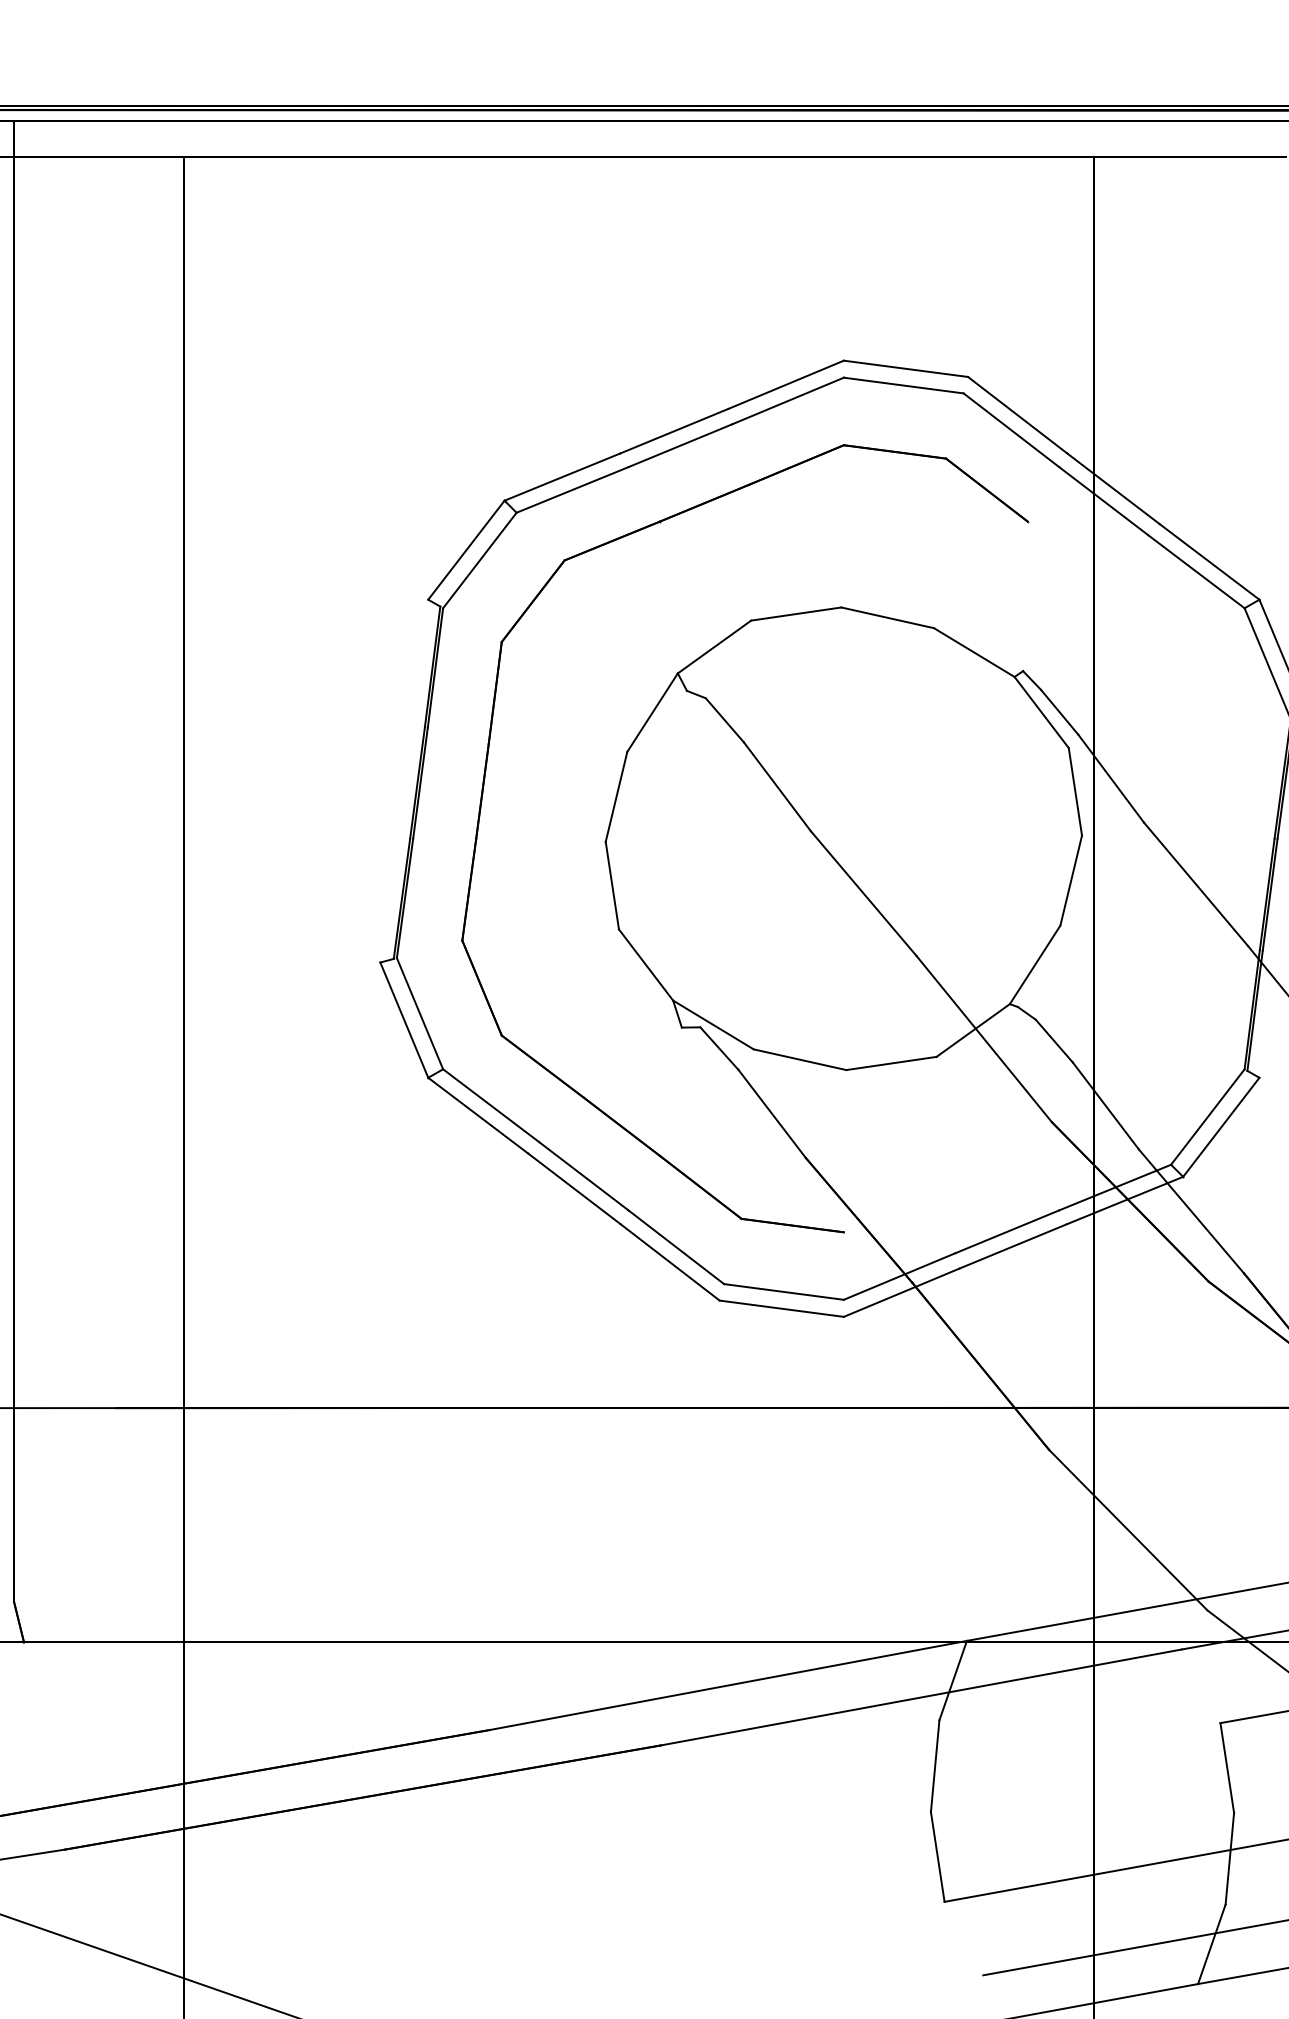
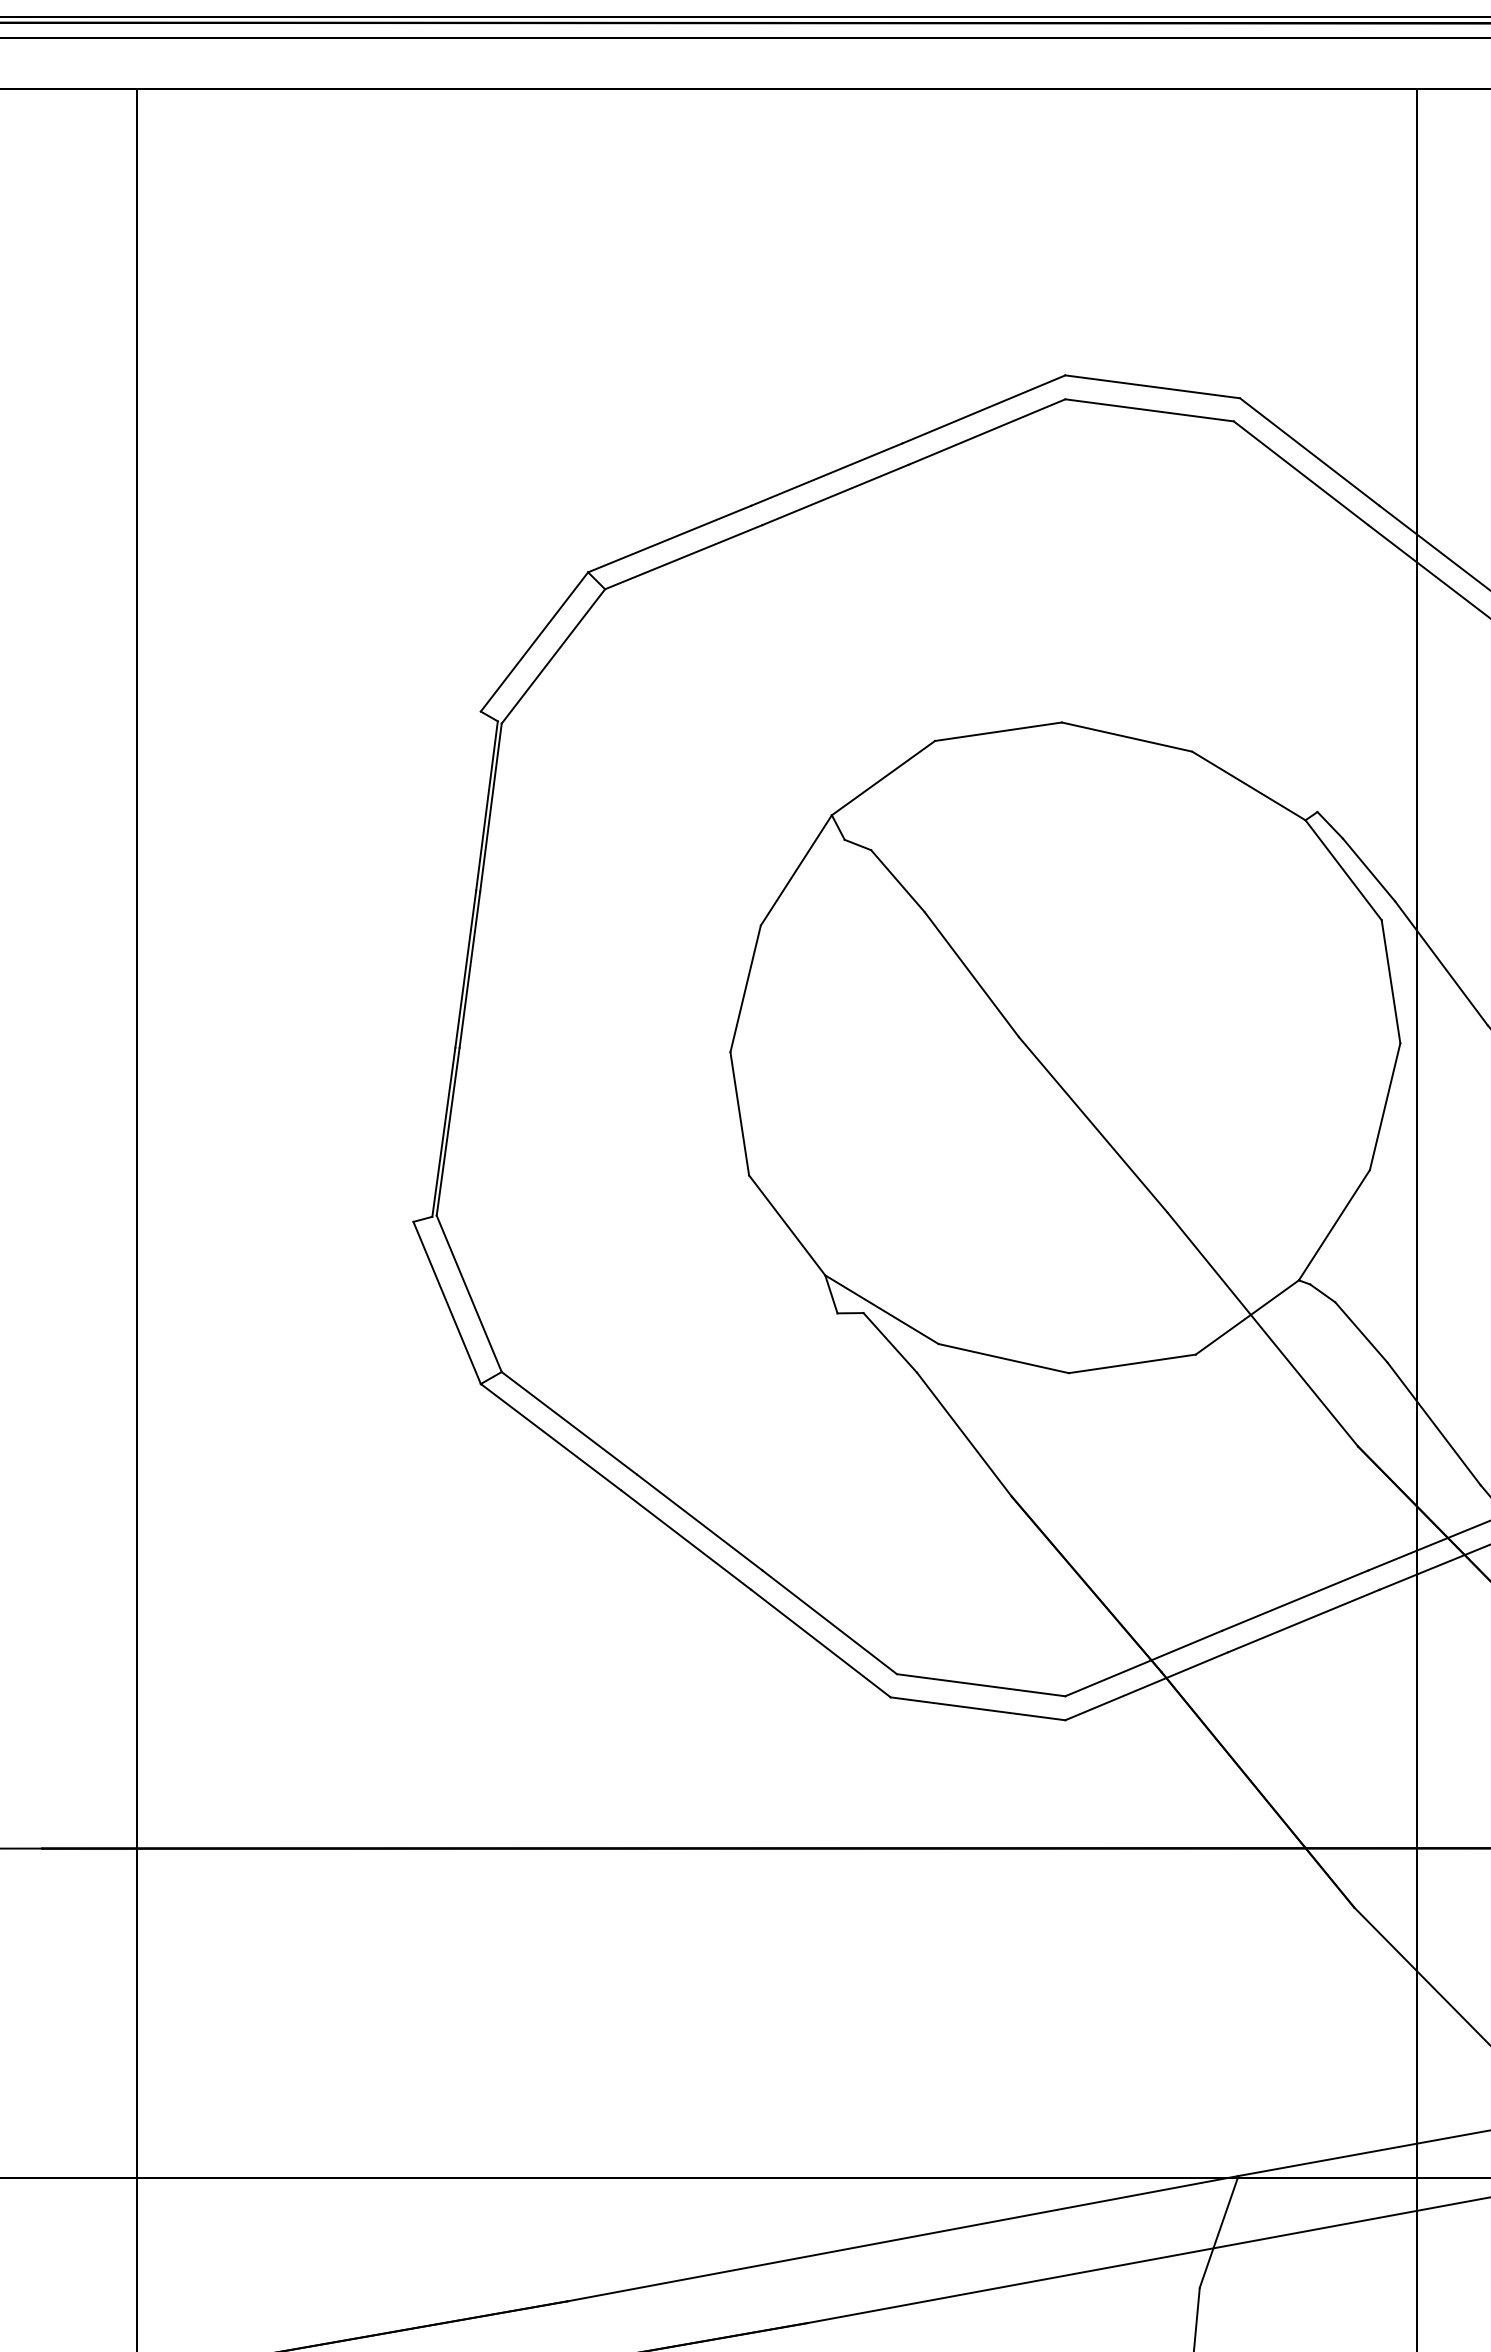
part: (481, 809) -> (555, 1006), removed

